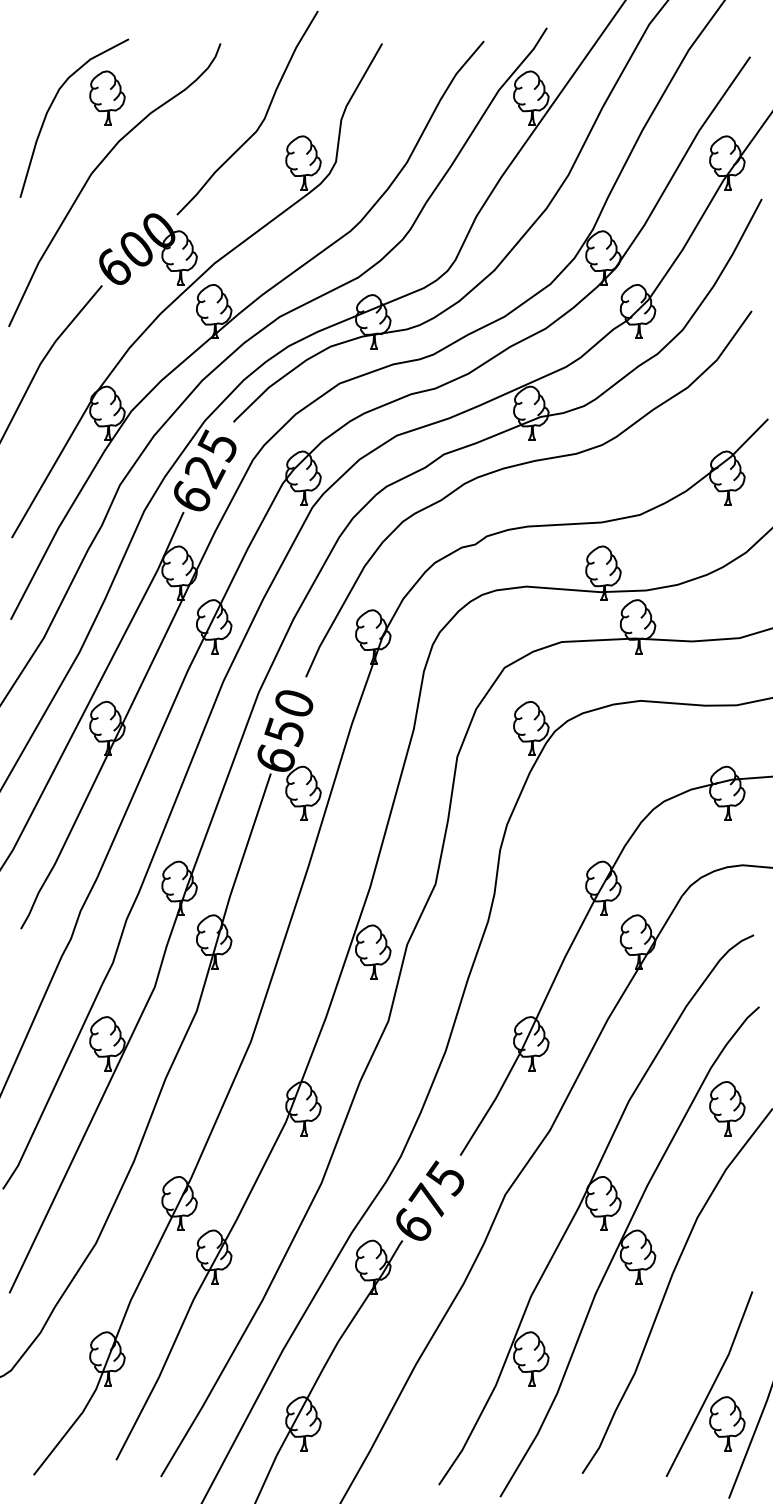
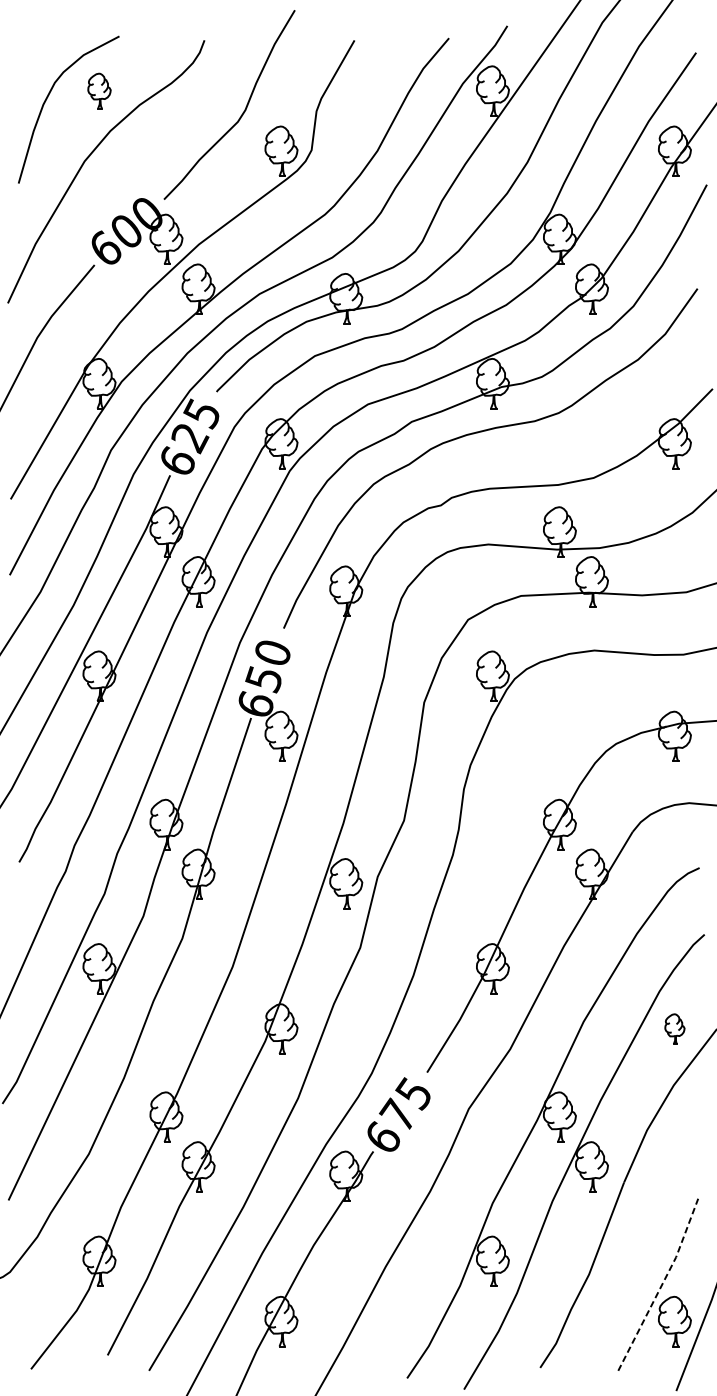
part: (107, 97) -> (99, 90), size x0.7
part: (727, 1108) -> (675, 1028), size x0.6
line: (713, 1384) -> (662, 1285), solid -> dashed

